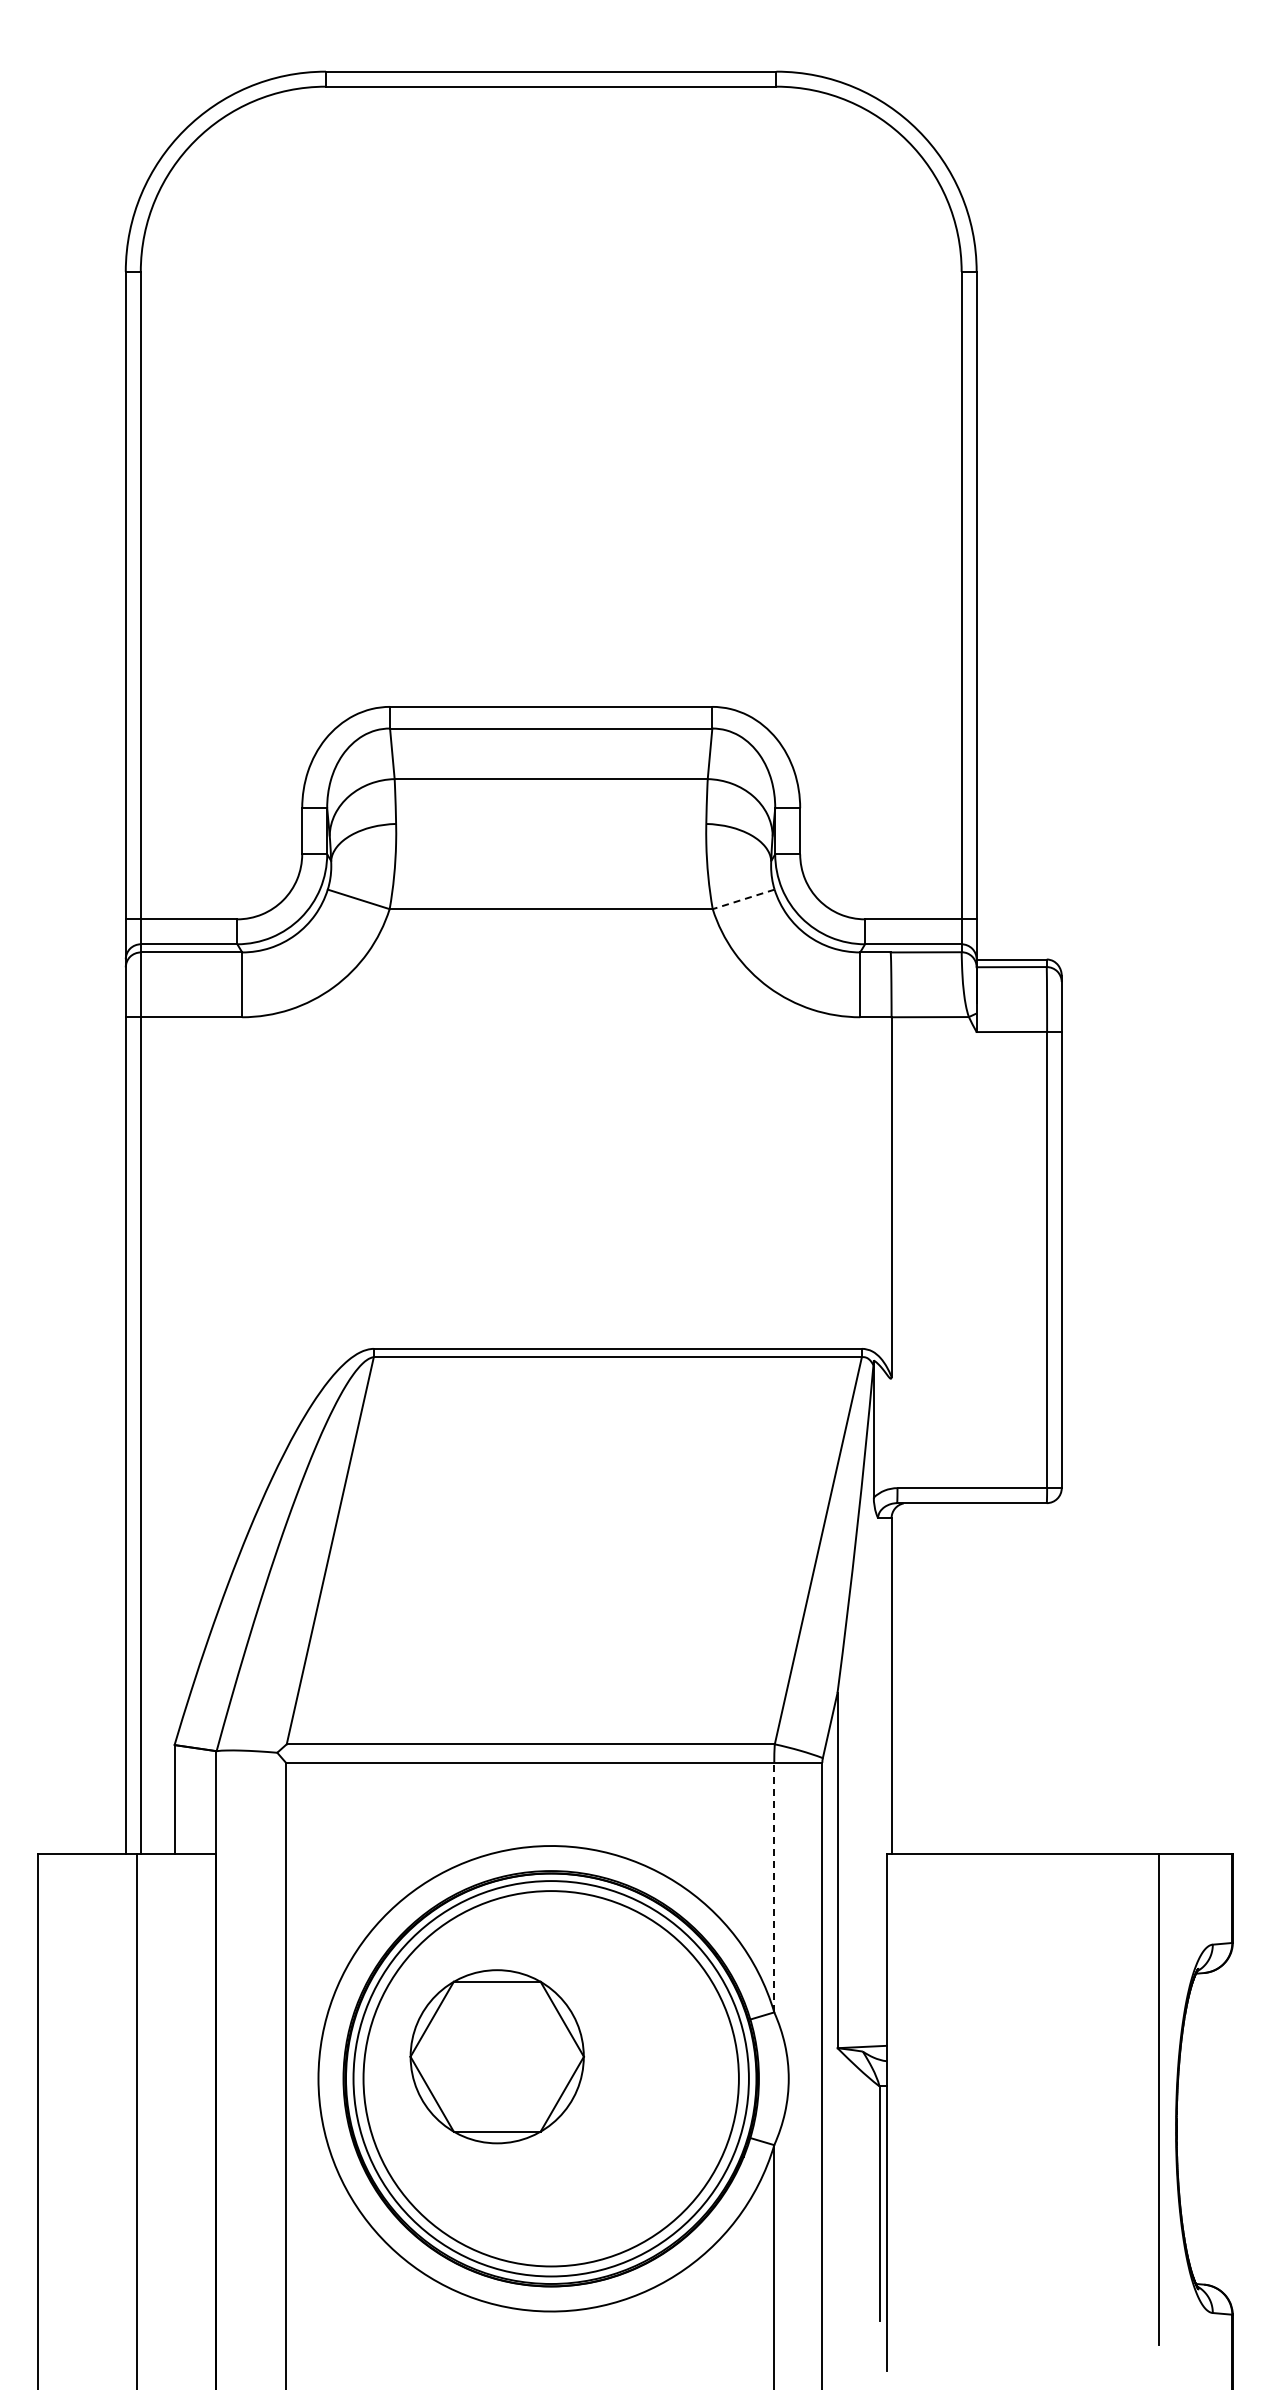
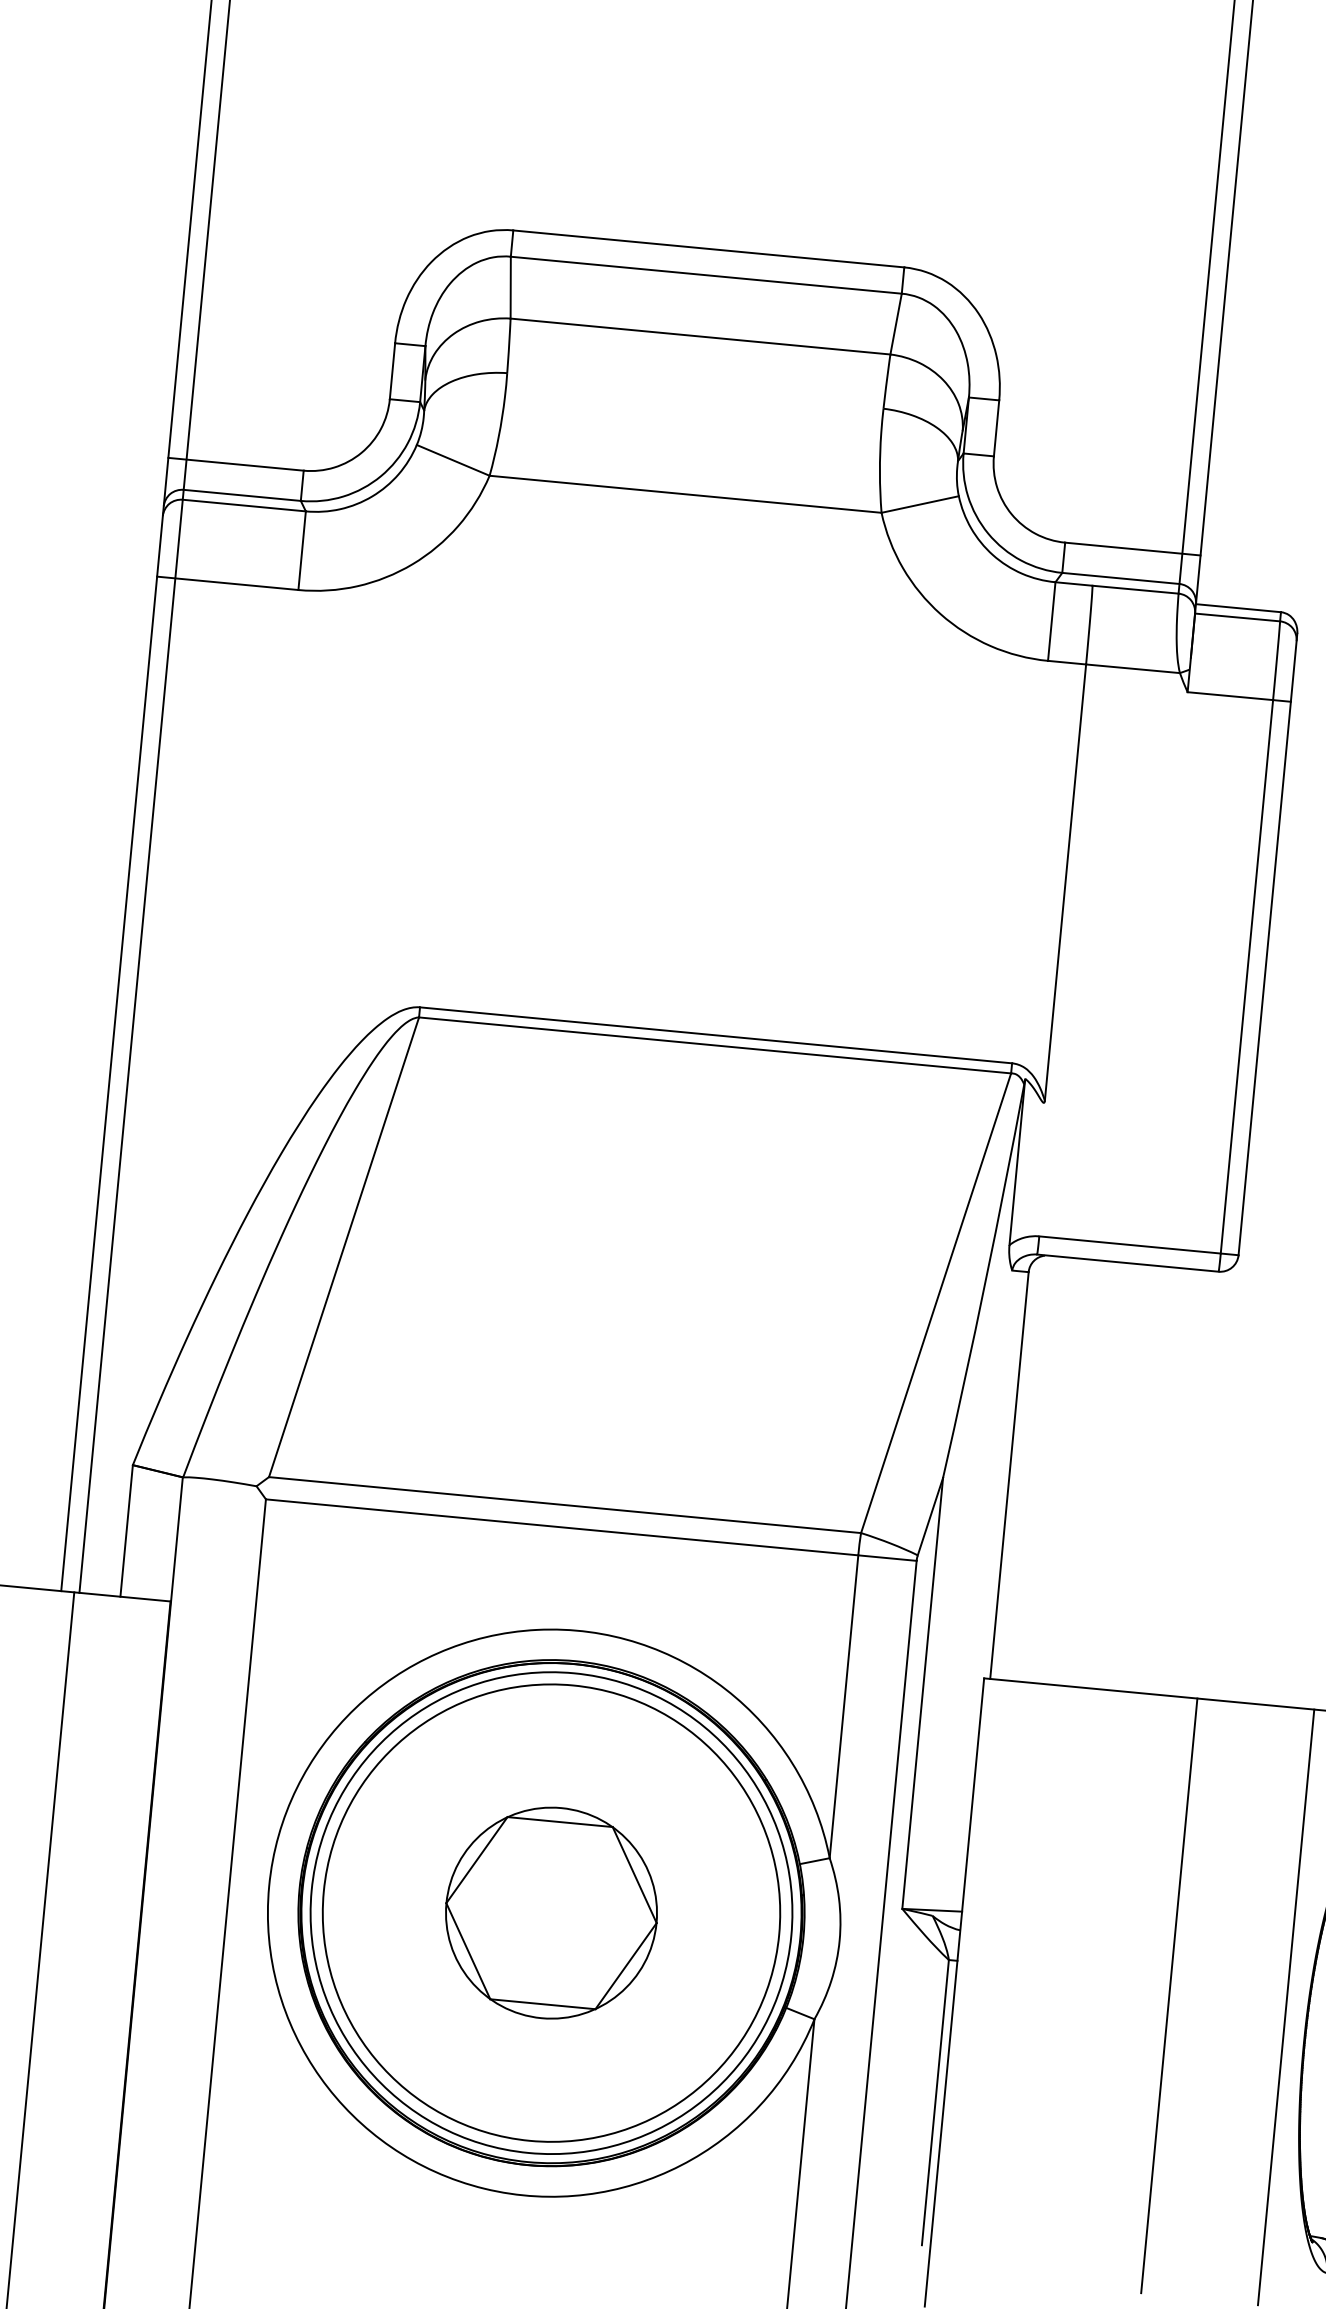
line: (743, 899) -> (919, 504), dashed -> solid
line: (774, 1887) -> (844, 1706), dashed -> solid
part: (496, 2056) -> (550, 1912), moved
line: (1062, 2098) -> (1169, 1995), added

